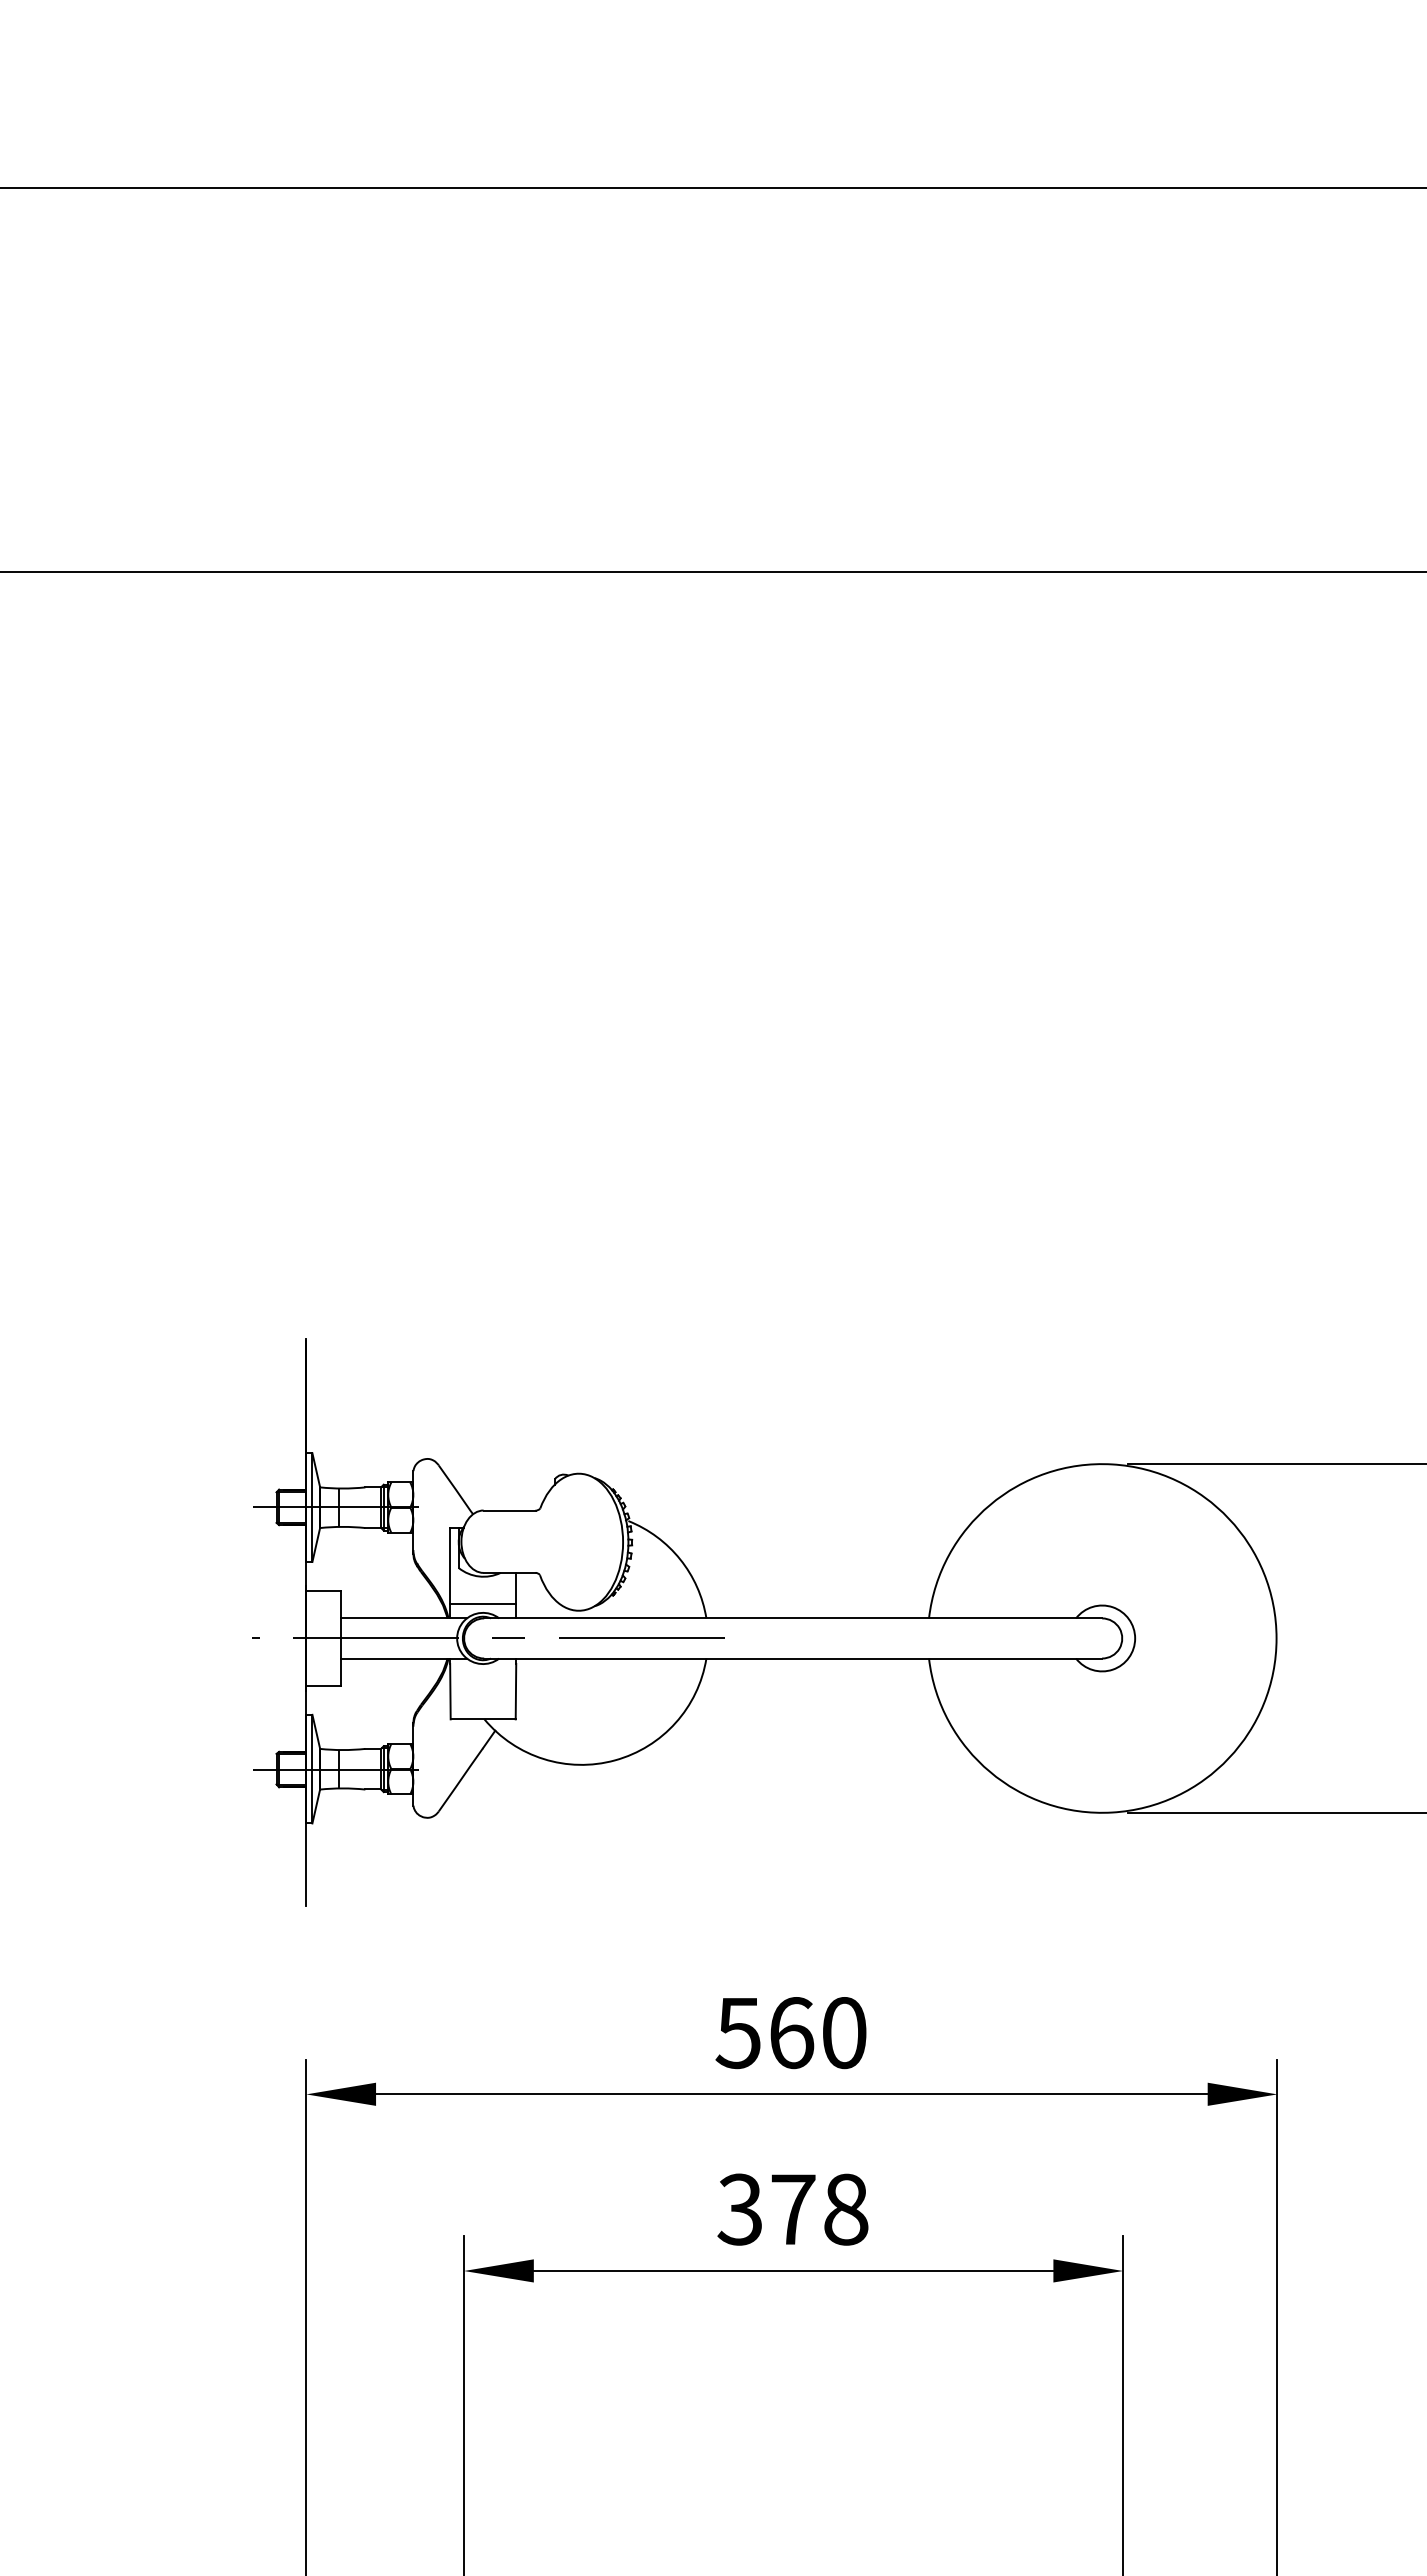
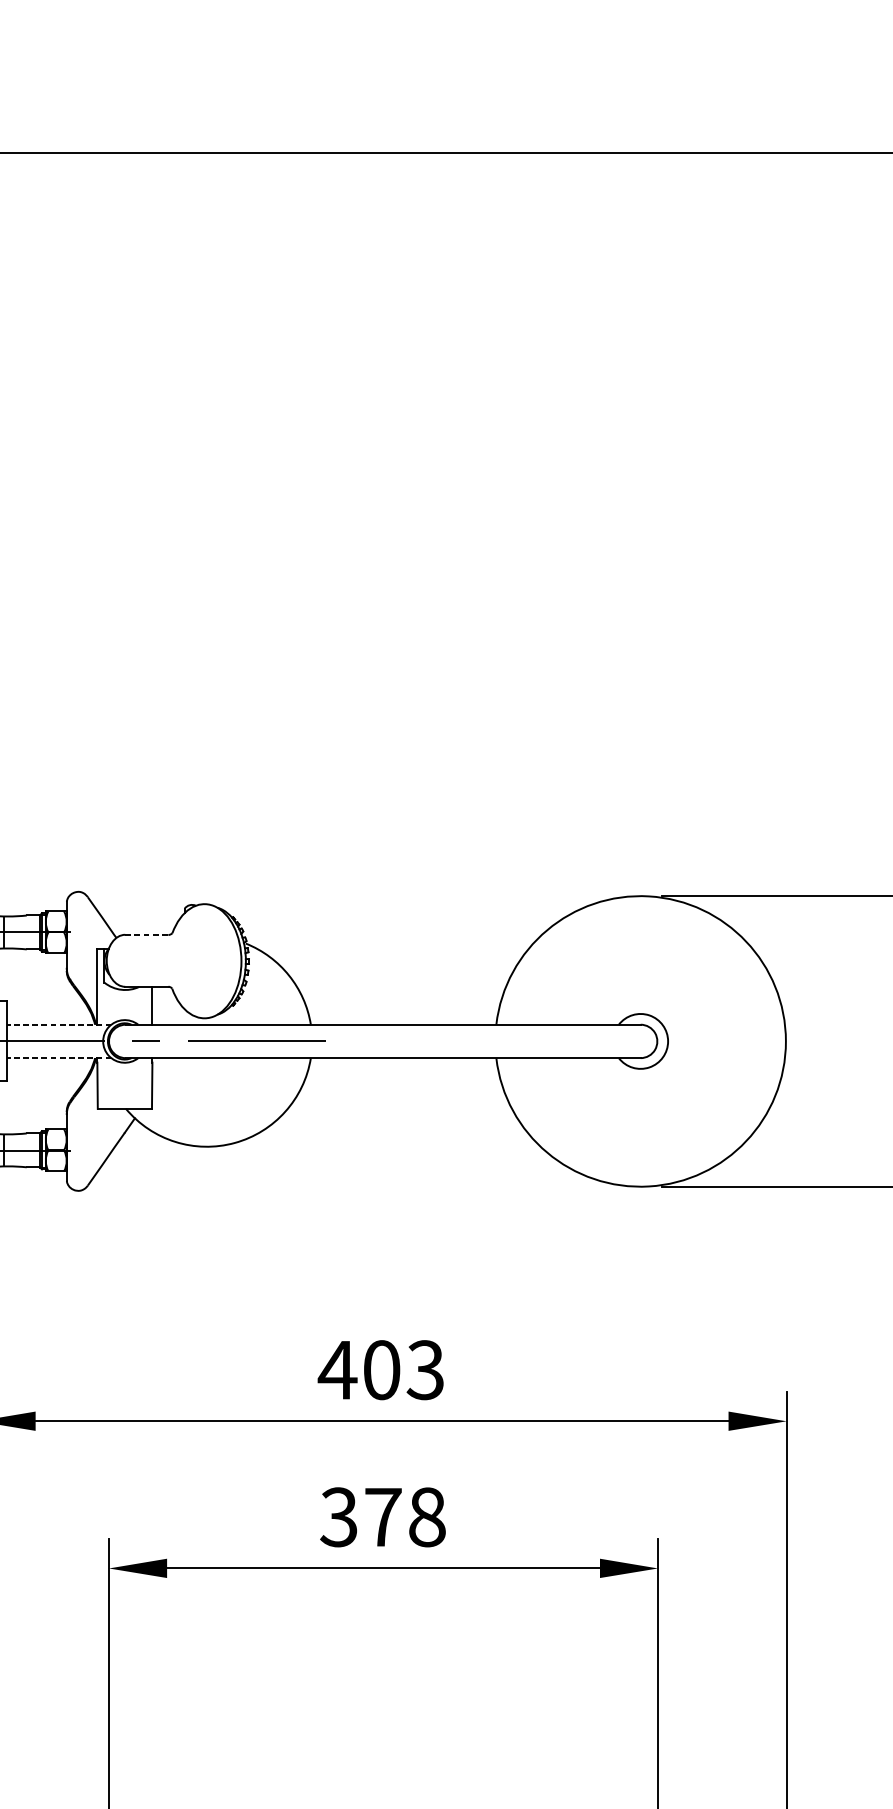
line: (510, 1510) -> (147, 934), solid -> dashed
line: (483, 1604) -> (125, 1013), removed
line: (404, 1618) -> (59, 1024), solid -> dashed
line: (404, 1658) -> (59, 1058), solid -> dashed
text: (790, 2033) -> (380, 1370), 560 -> 403

